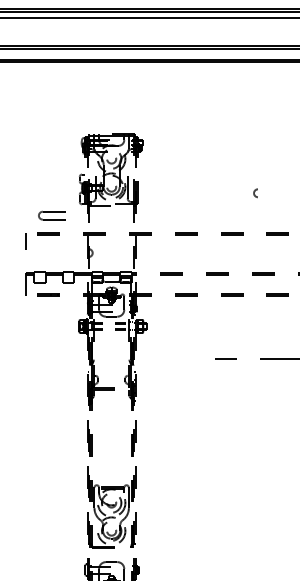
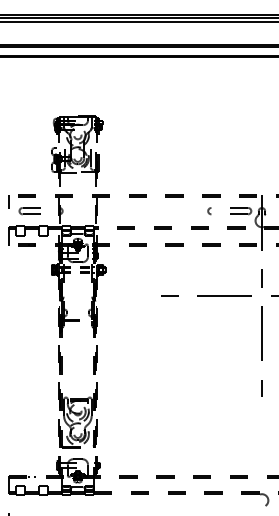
arc: (255, 193) -> (209, 211), moved
part: (51, 216) -> (29, 211), moved

